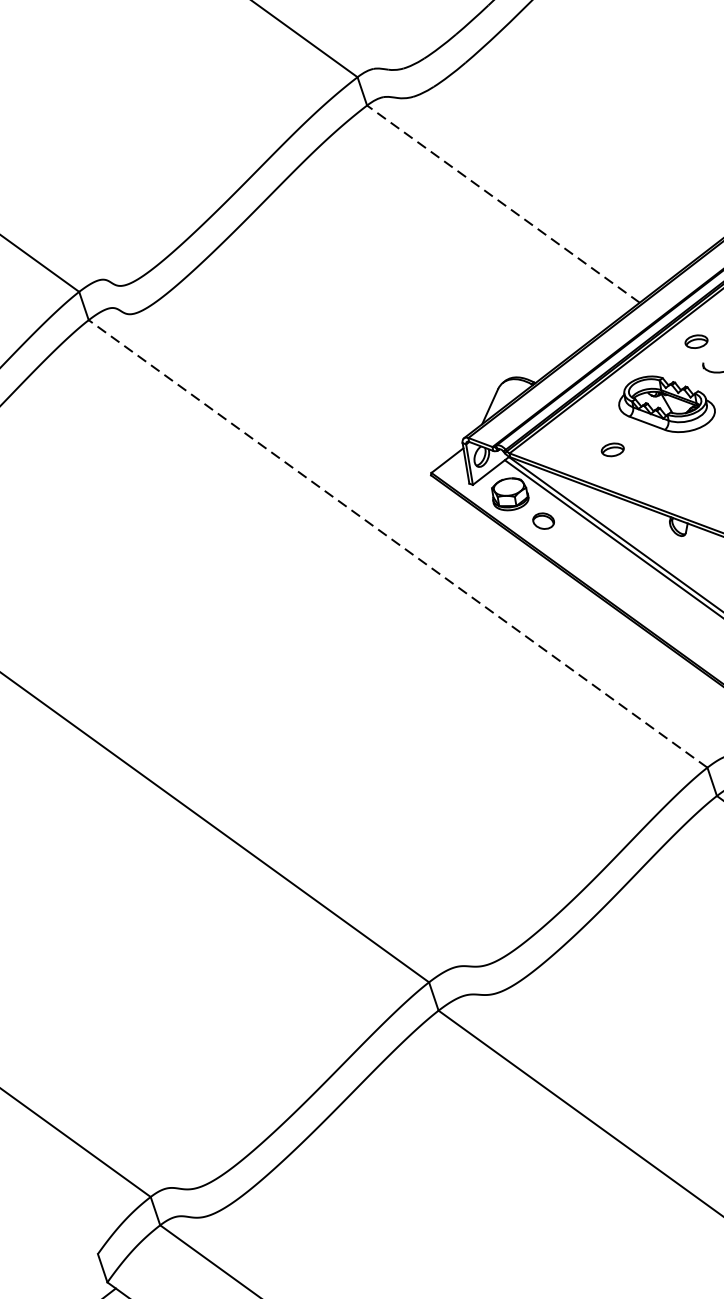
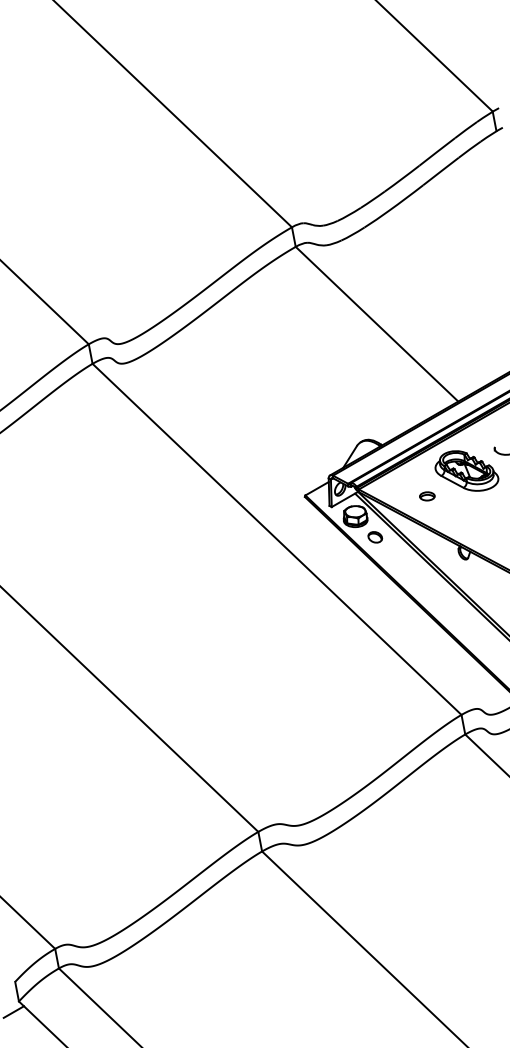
line: (502, 203) -> (376, 323), dashed -> solid
part: (696, 341) -> (492, 432), removed
line: (398, 544) -> (277, 539), dashed -> solid

